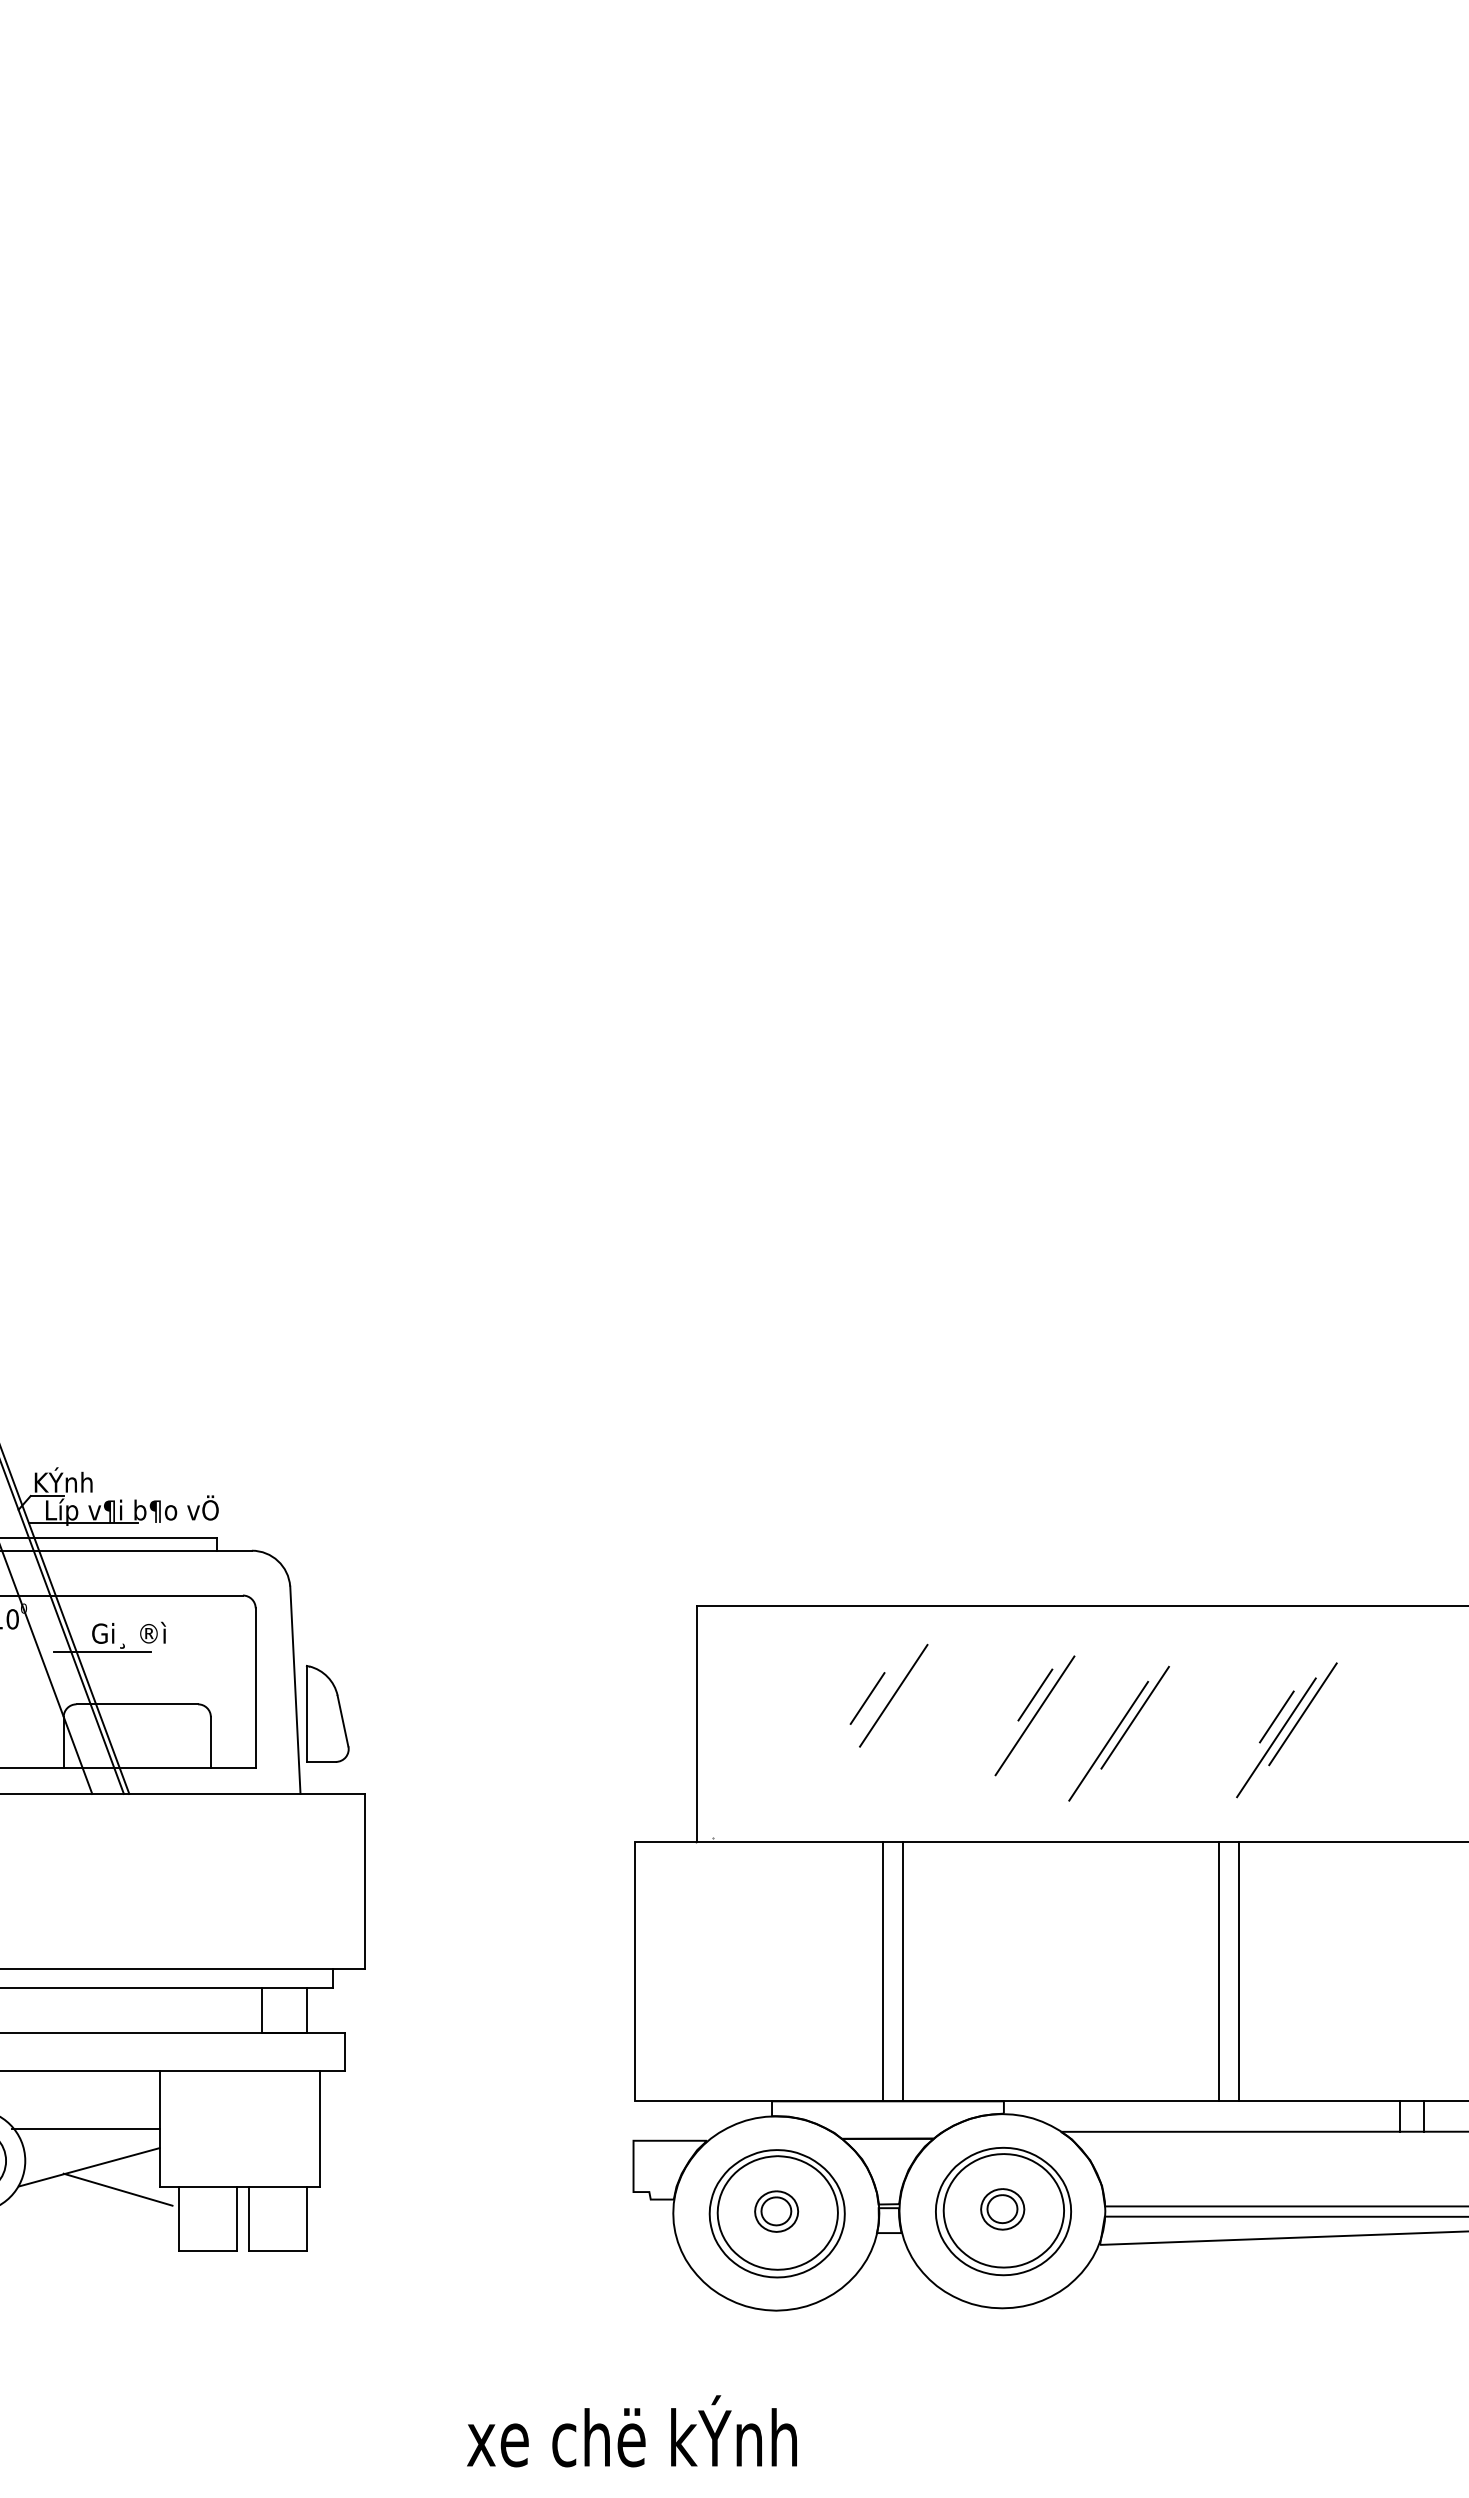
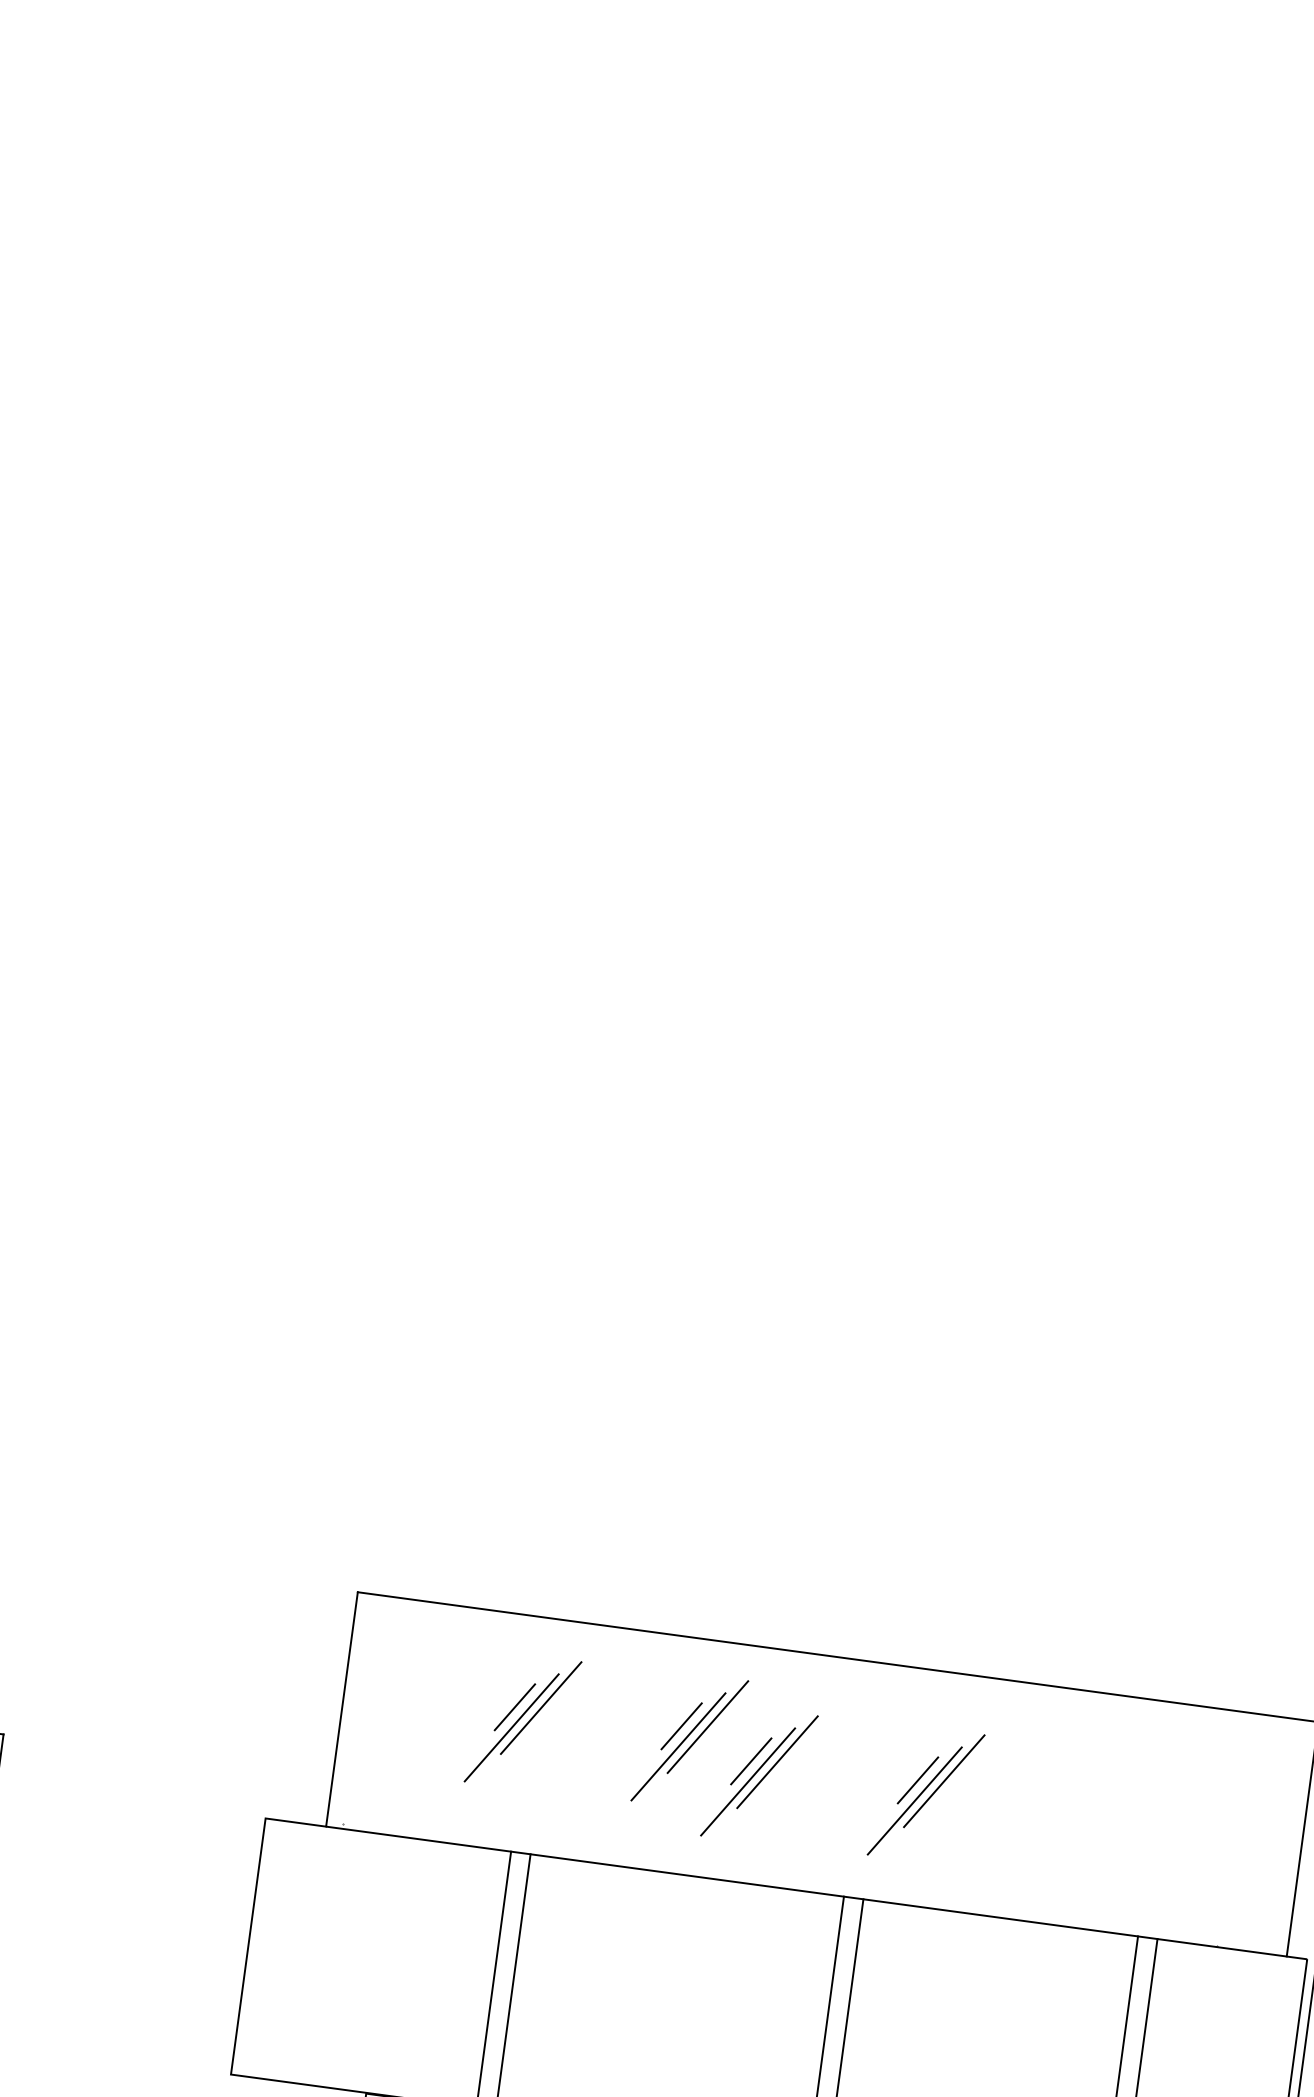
line: (1061, 1692) -> (707, 1727), added
line: (866, 1719) -> (511, 1727), added
line: (1108, 1720) -> (750, 1761), added

